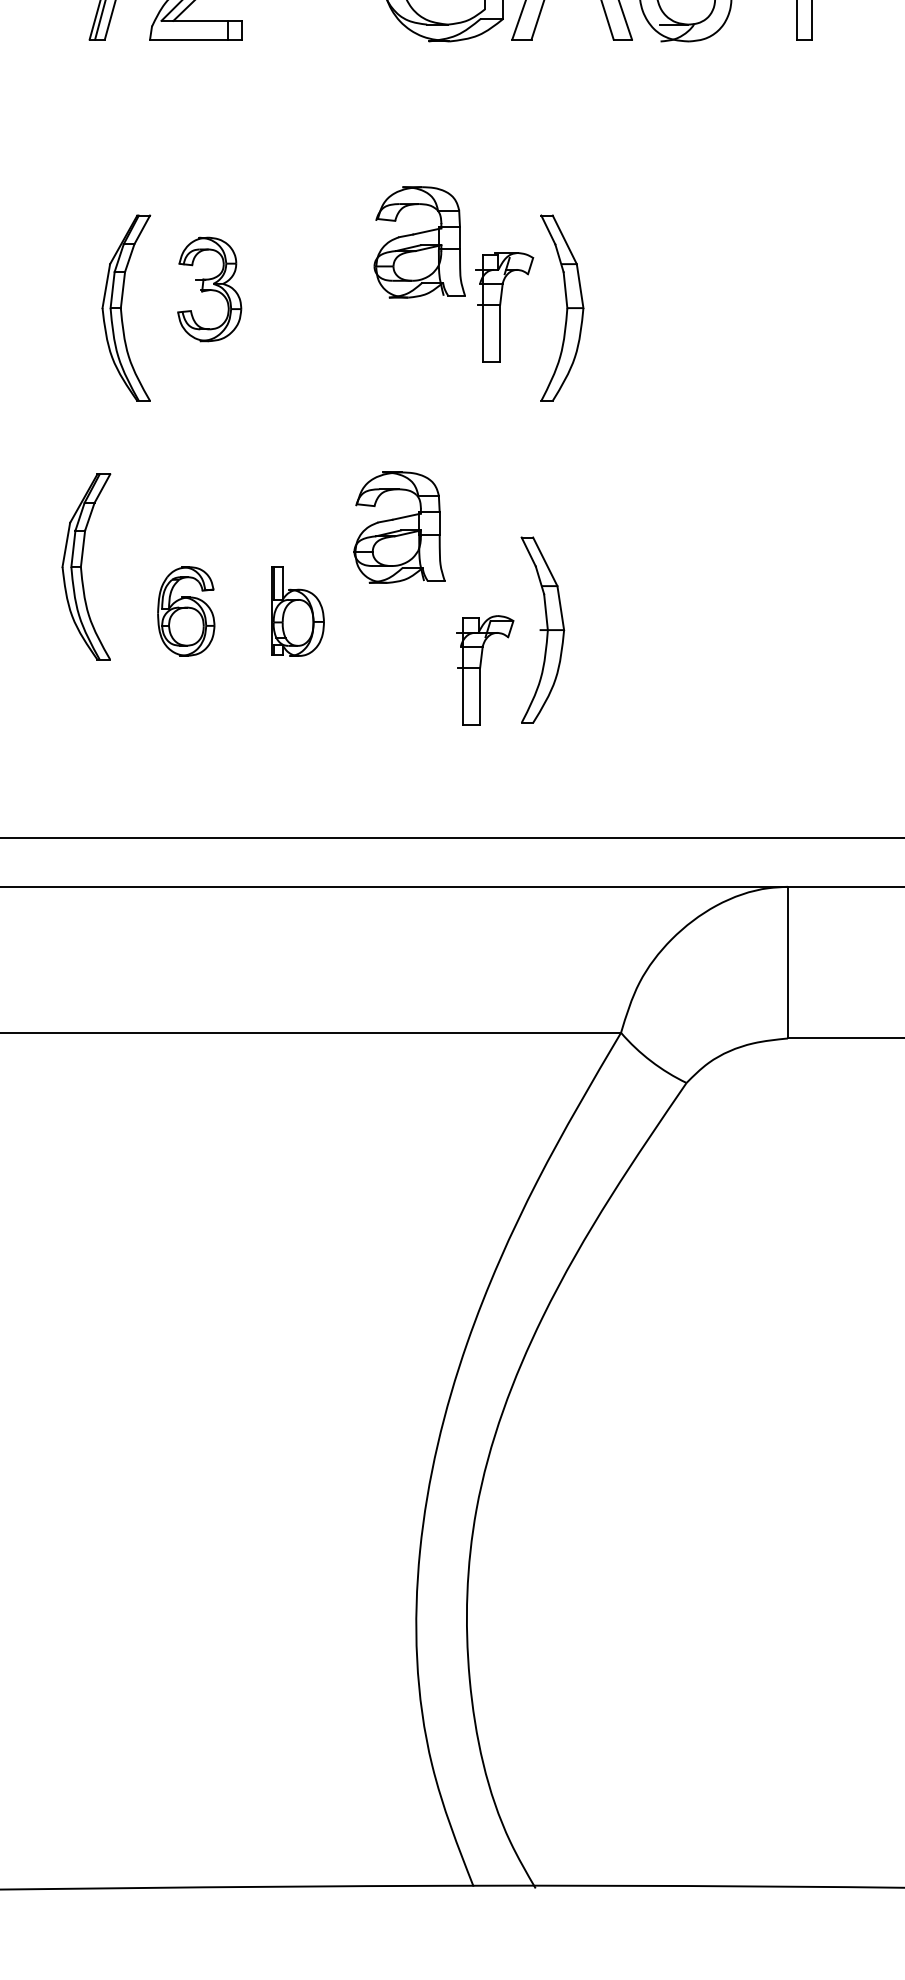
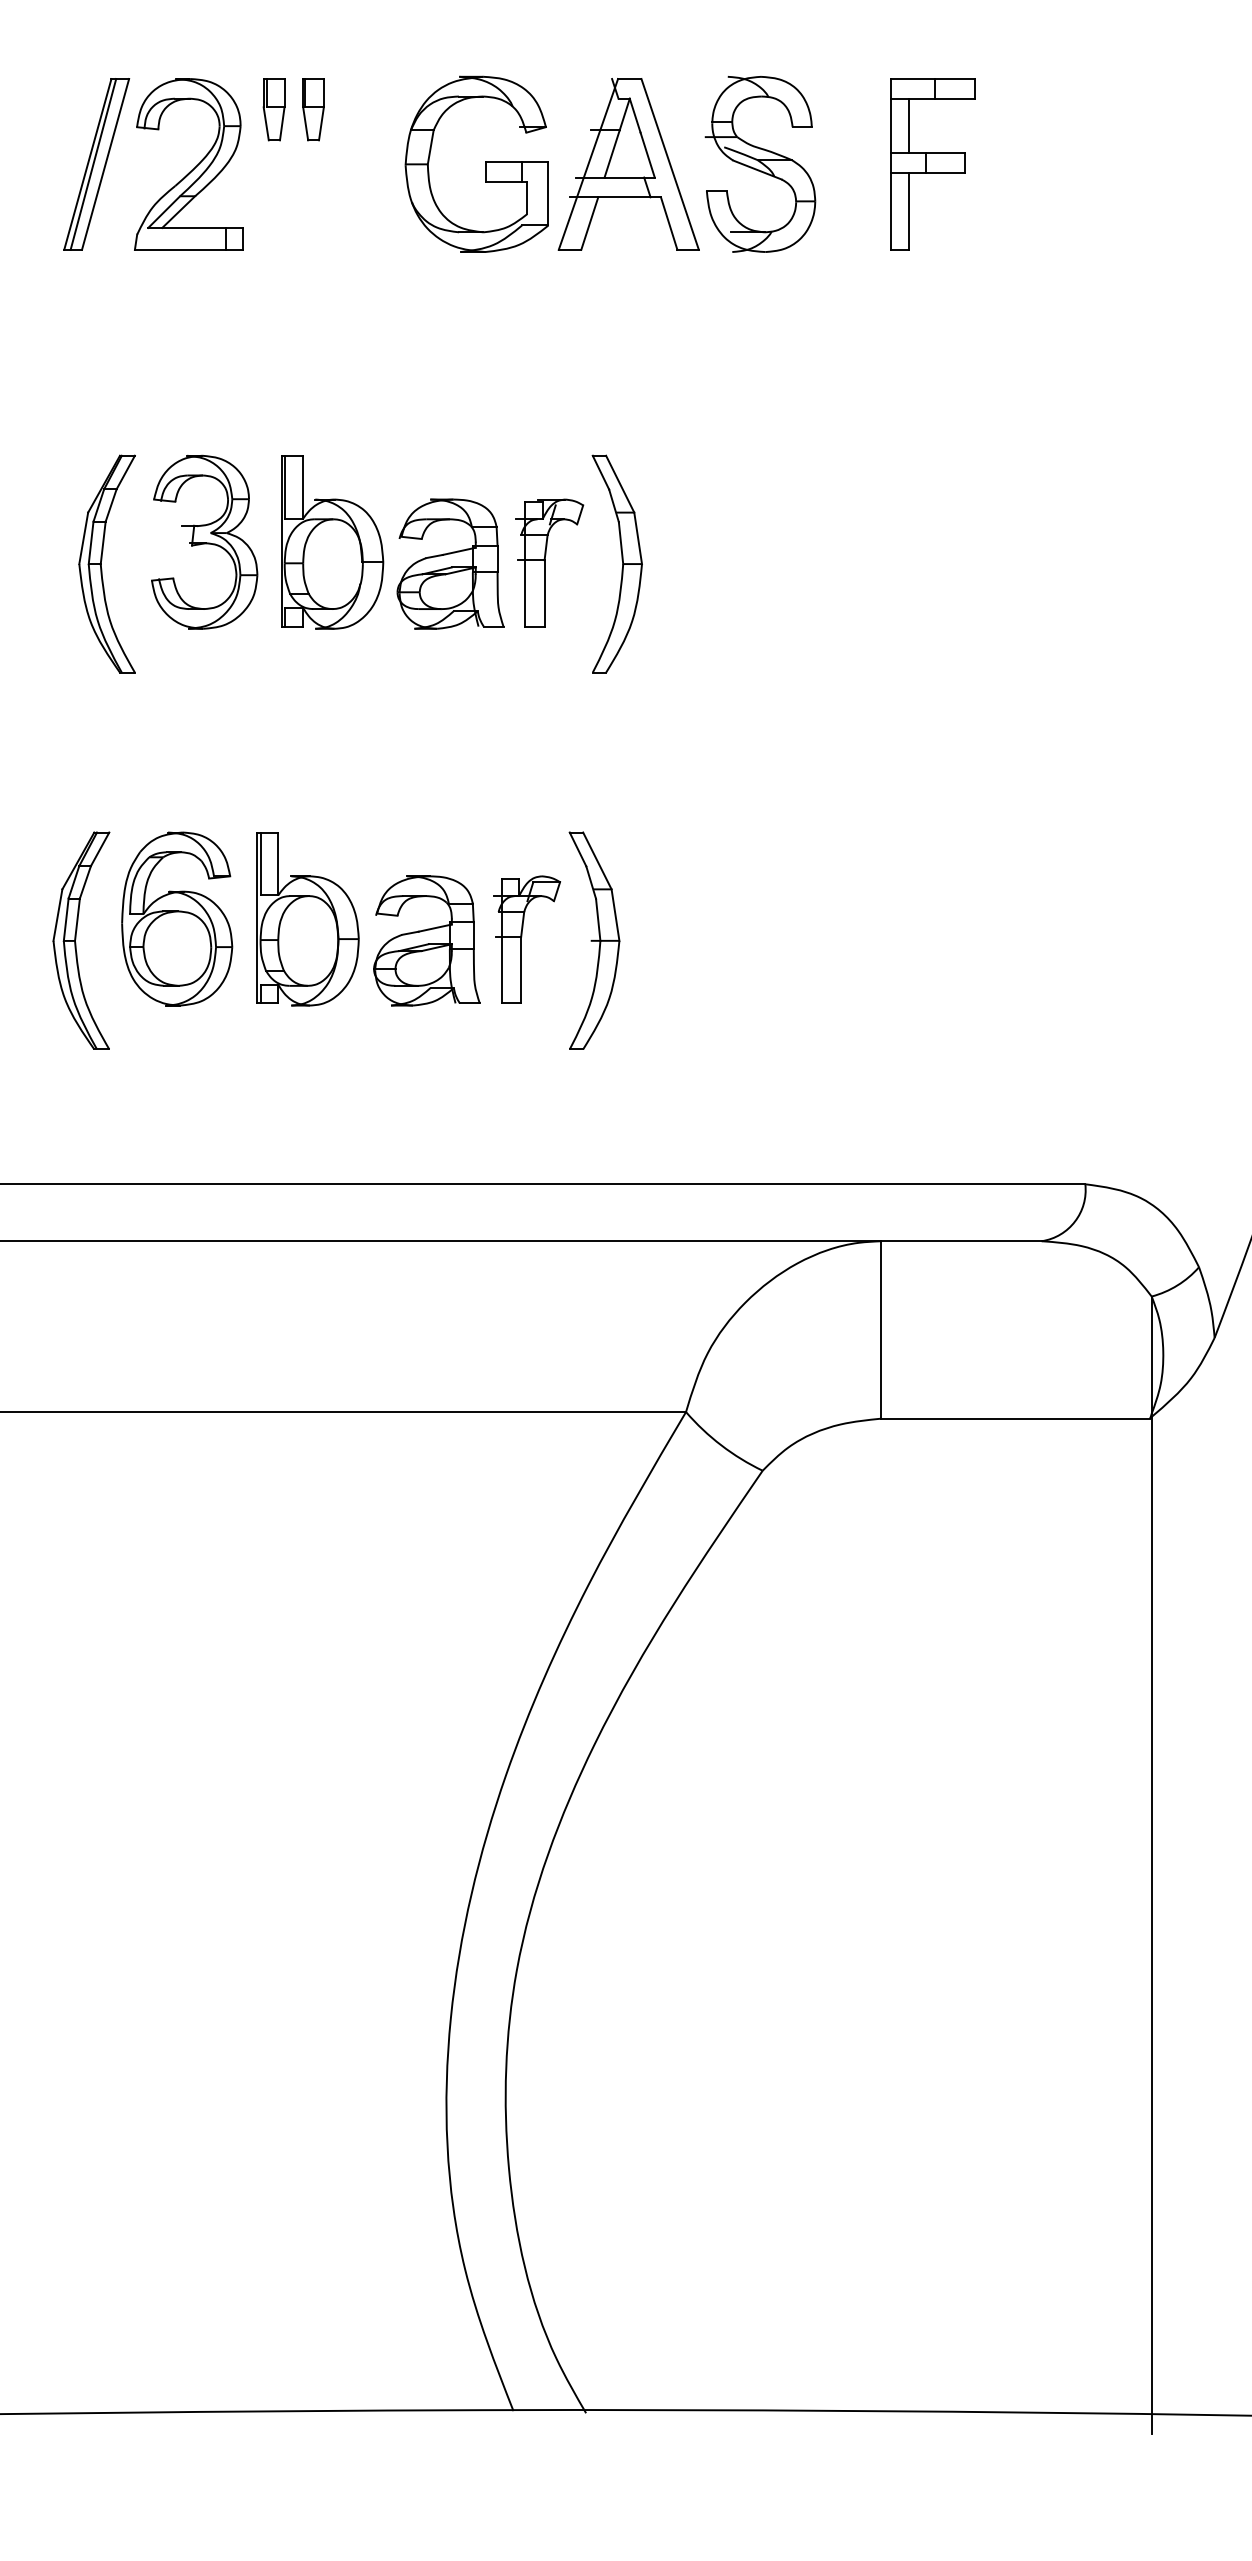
part: (419, 241) -> (450, 563), moved
part: (209, 288) -> (204, 541), size x1.43
part: (318, 289) -> (332, 542), added
part: (399, 527) -> (426, 940), moved
part: (86, 566) -> (81, 940), moved
part: (186, 611) -> (177, 918), size x1.67
part: (297, 611) -> (307, 919), size x1.67
part: (484, 669) -> (526, 939), moved

